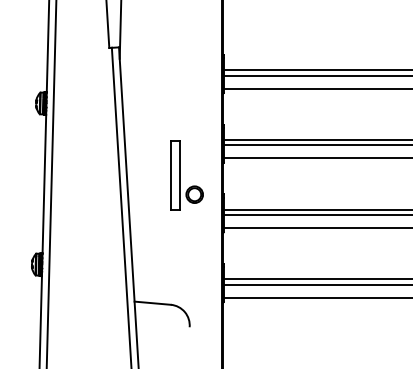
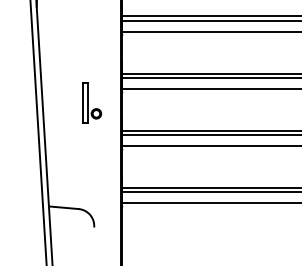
part: (186, 175) -> (91, 102), size x0.7

